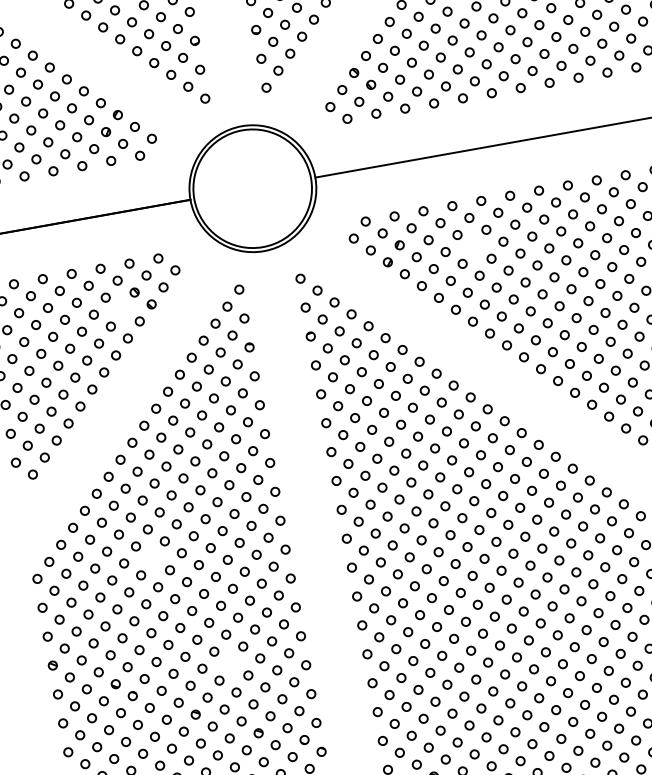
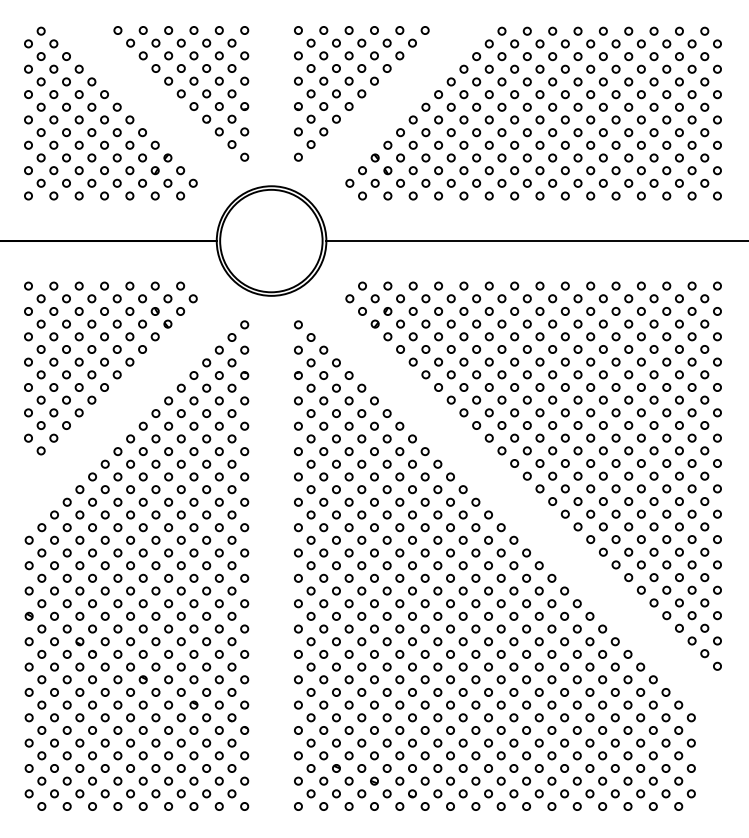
circle: (473, 246) -> (450, 323), added
circle: (122, 308) -> (142, 323), added
circle: (152, 557) -> (130, 539), added
circle: (230, 663) -> (180, 641), added

